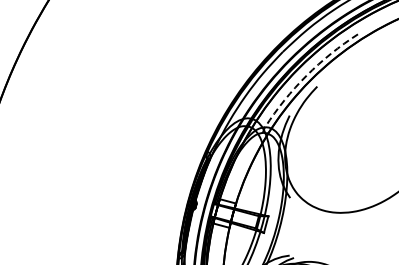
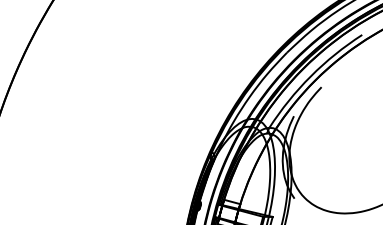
arc: (306, 75) -> (310, 76), dashed -> solid

